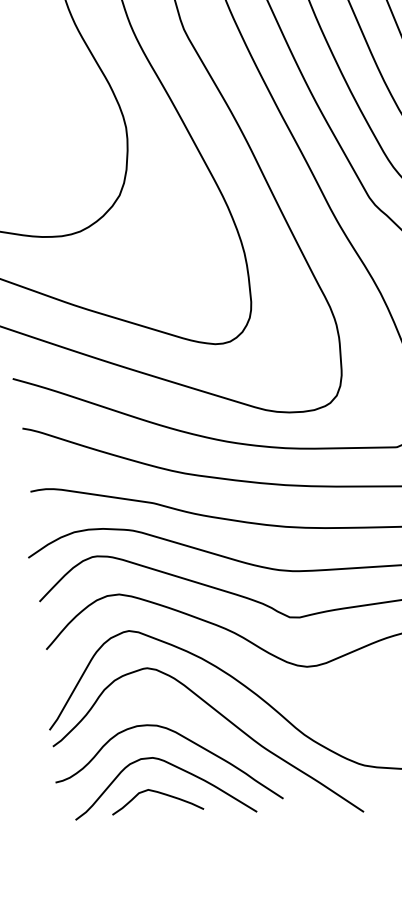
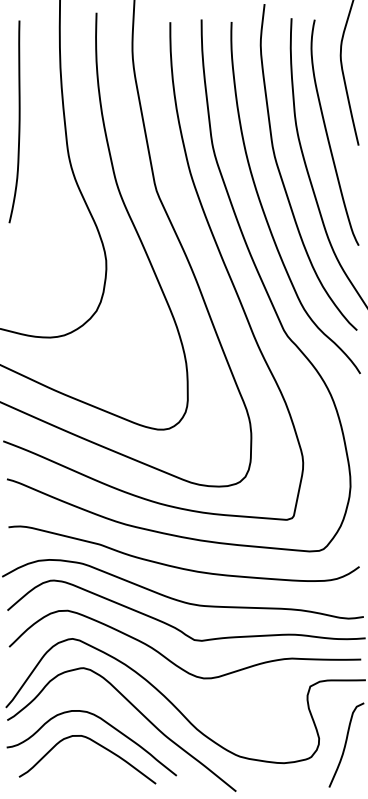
curve: (158, 794) -> (83, 763), removed

